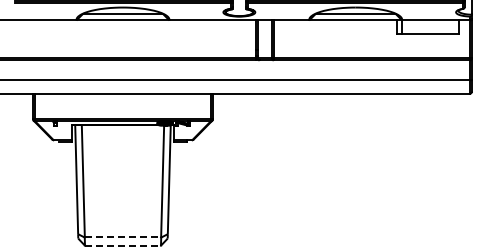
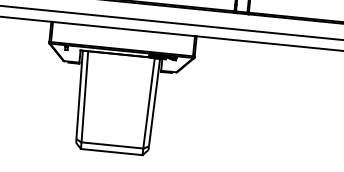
line: (123, 237) -> (112, 145), dashed -> solid
line: (123, 245) -> (112, 151), dashed -> solid

